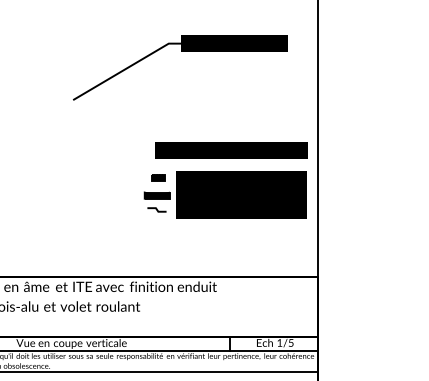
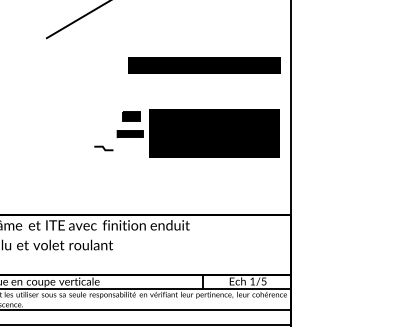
text: (231, 150) -> (204, 66), moved
part: (158, 177) -> (131, 116), size x1.4
line: (156, 209) -> (103, 148), moved

